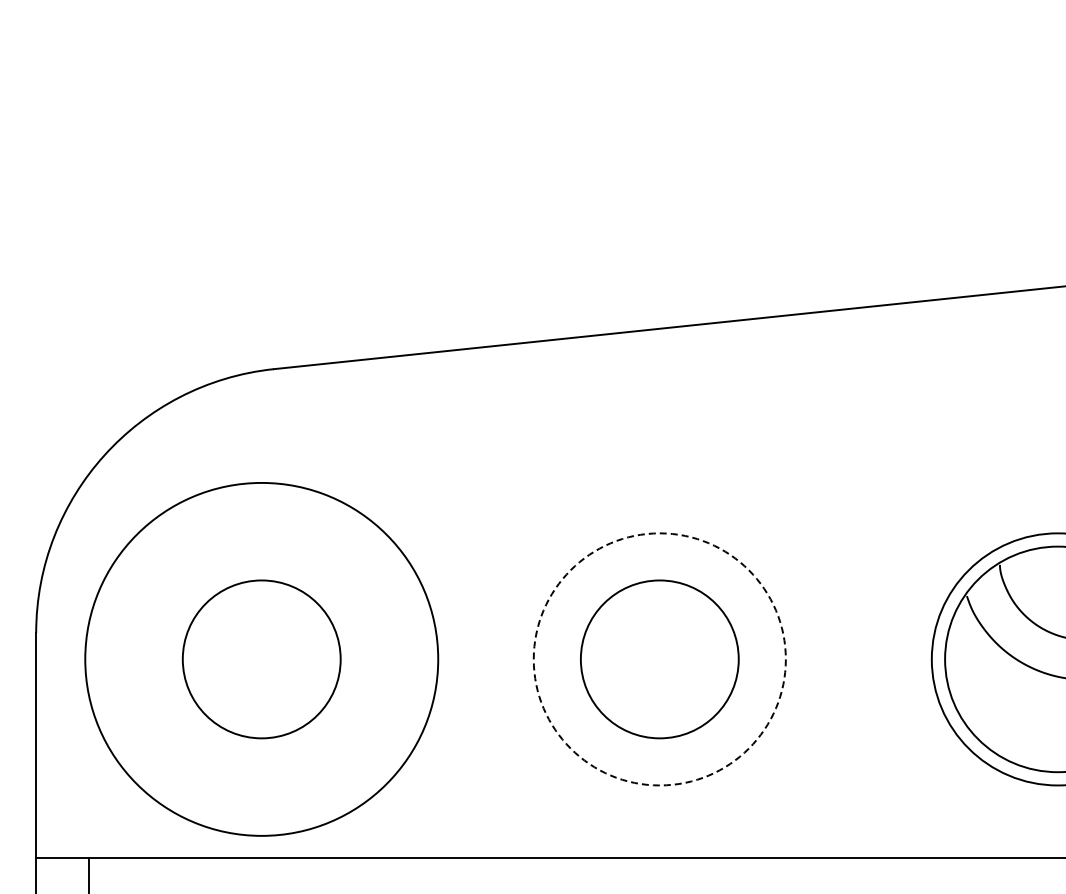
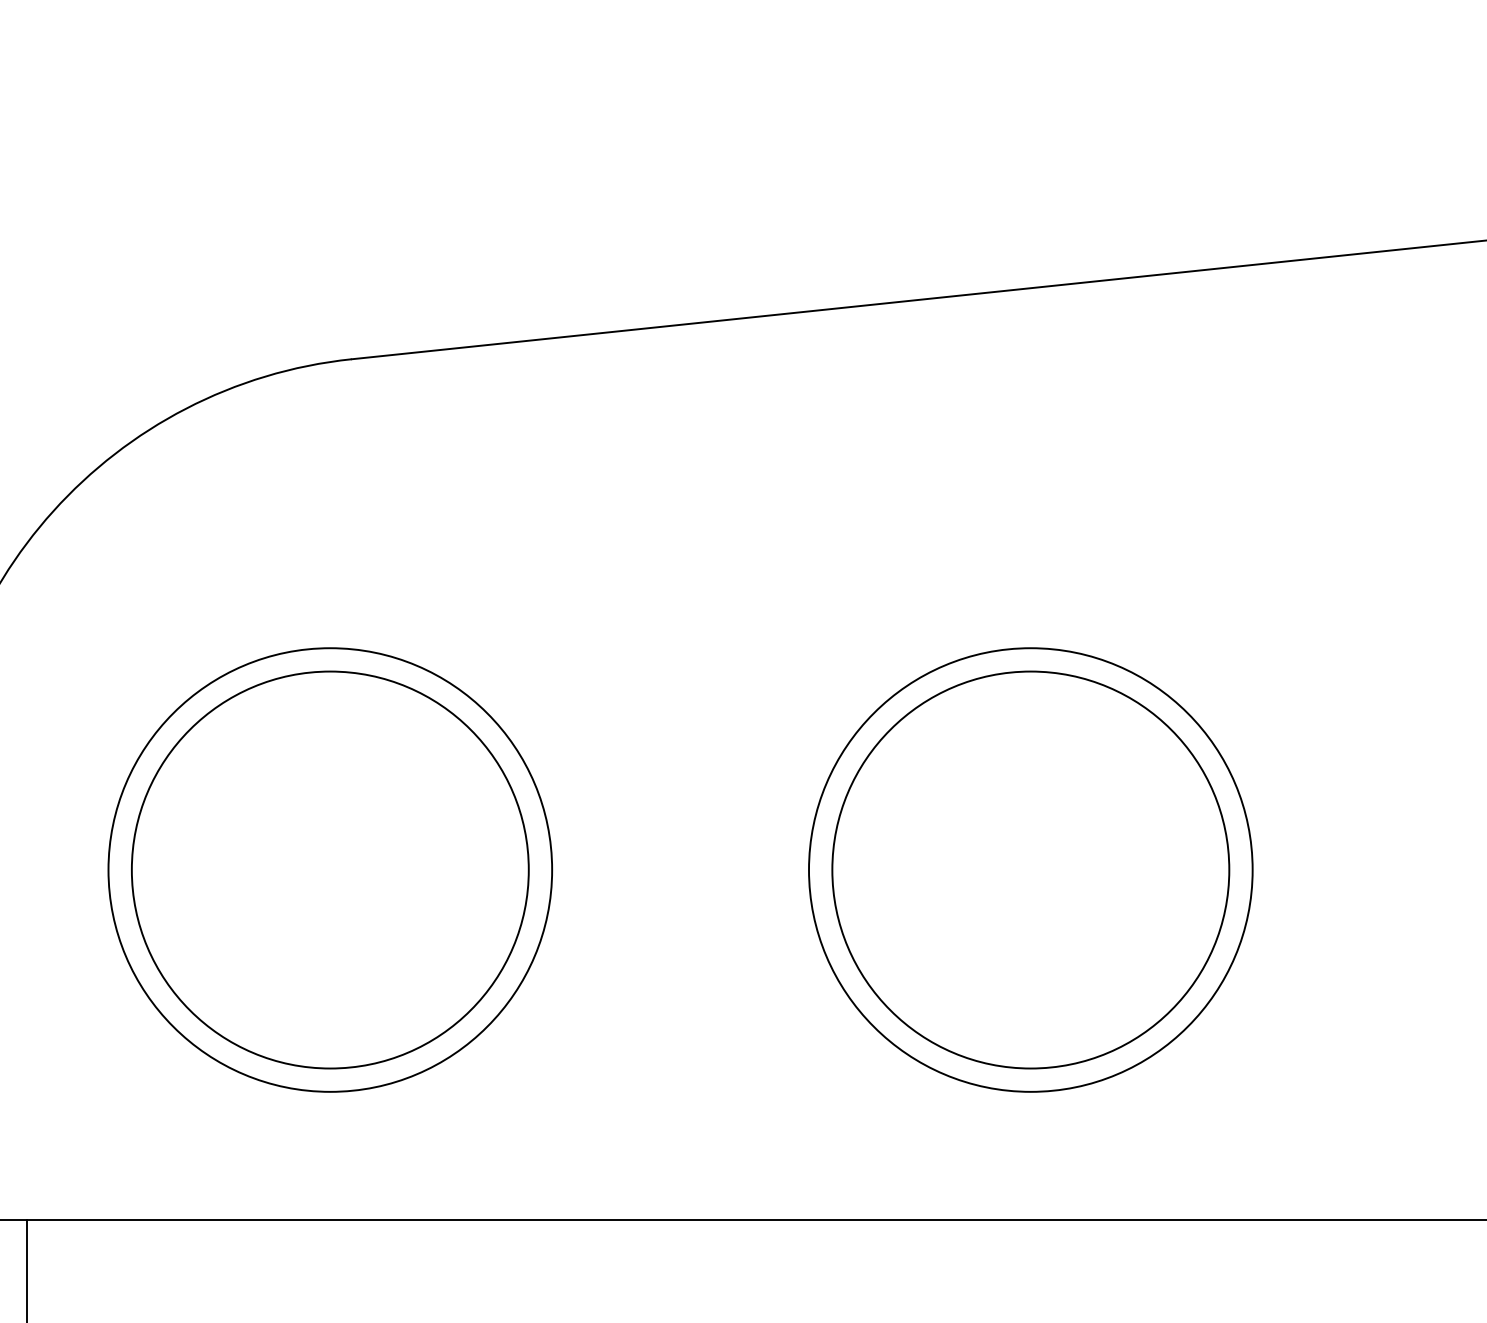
circle: (261, 659) -> (329, 870), size x0.71
circle: (261, 659) -> (329, 870), size x1.43
circle: (659, 659) -> (1030, 870), dashed -> solid
circle: (659, 659) -> (1030, 870), size x1.43

